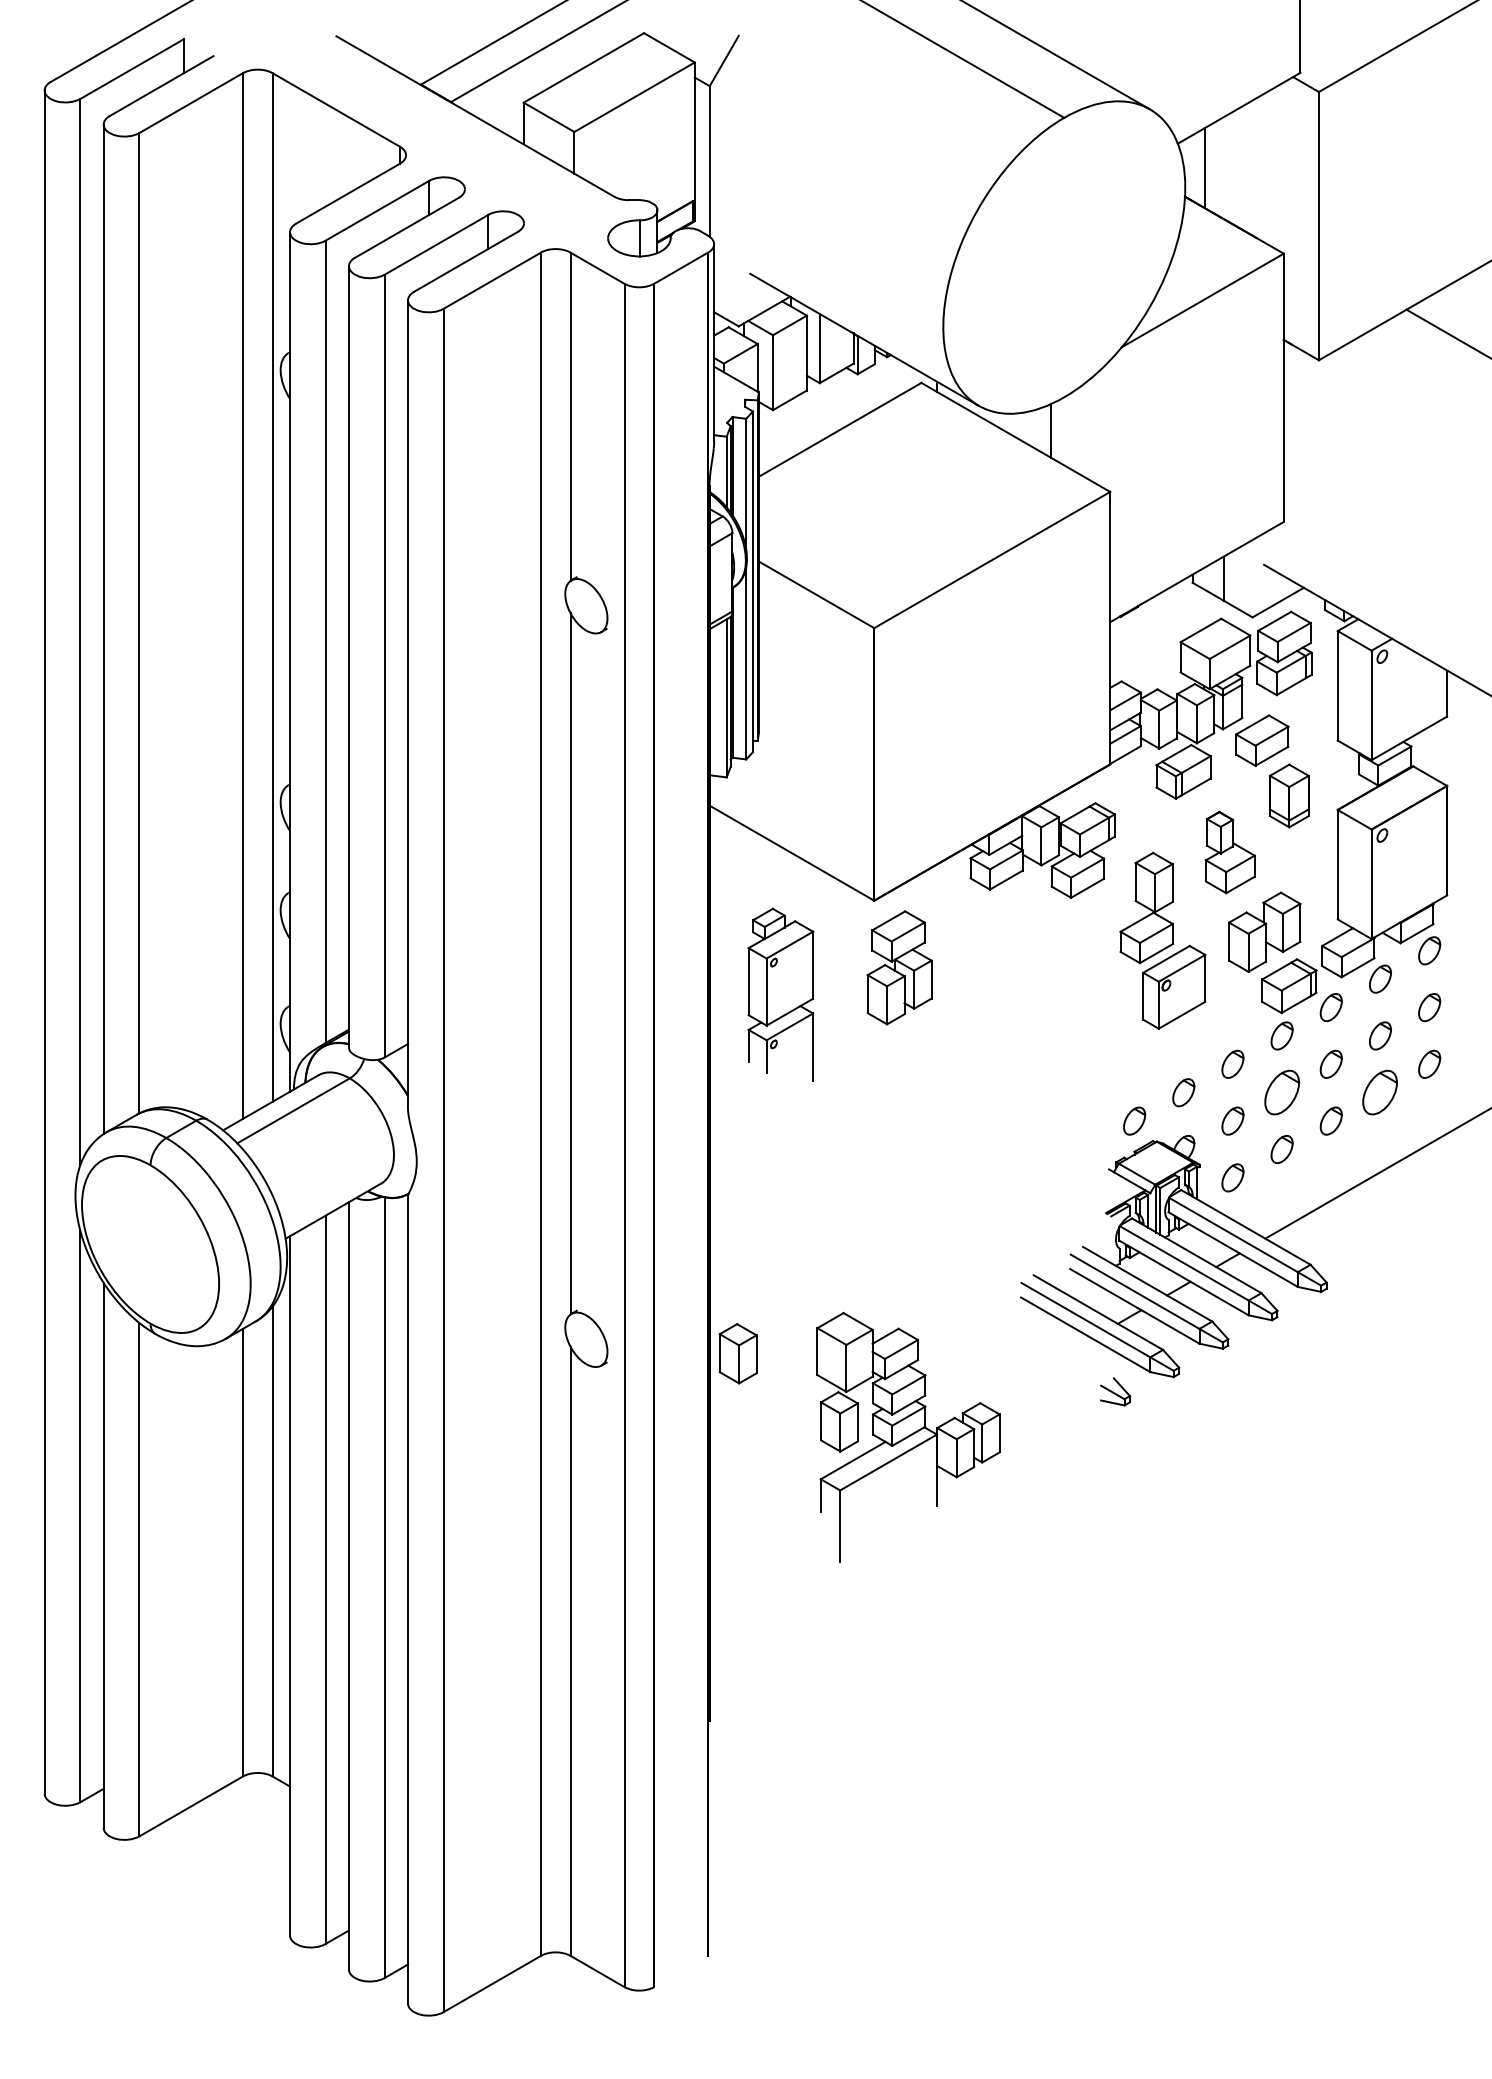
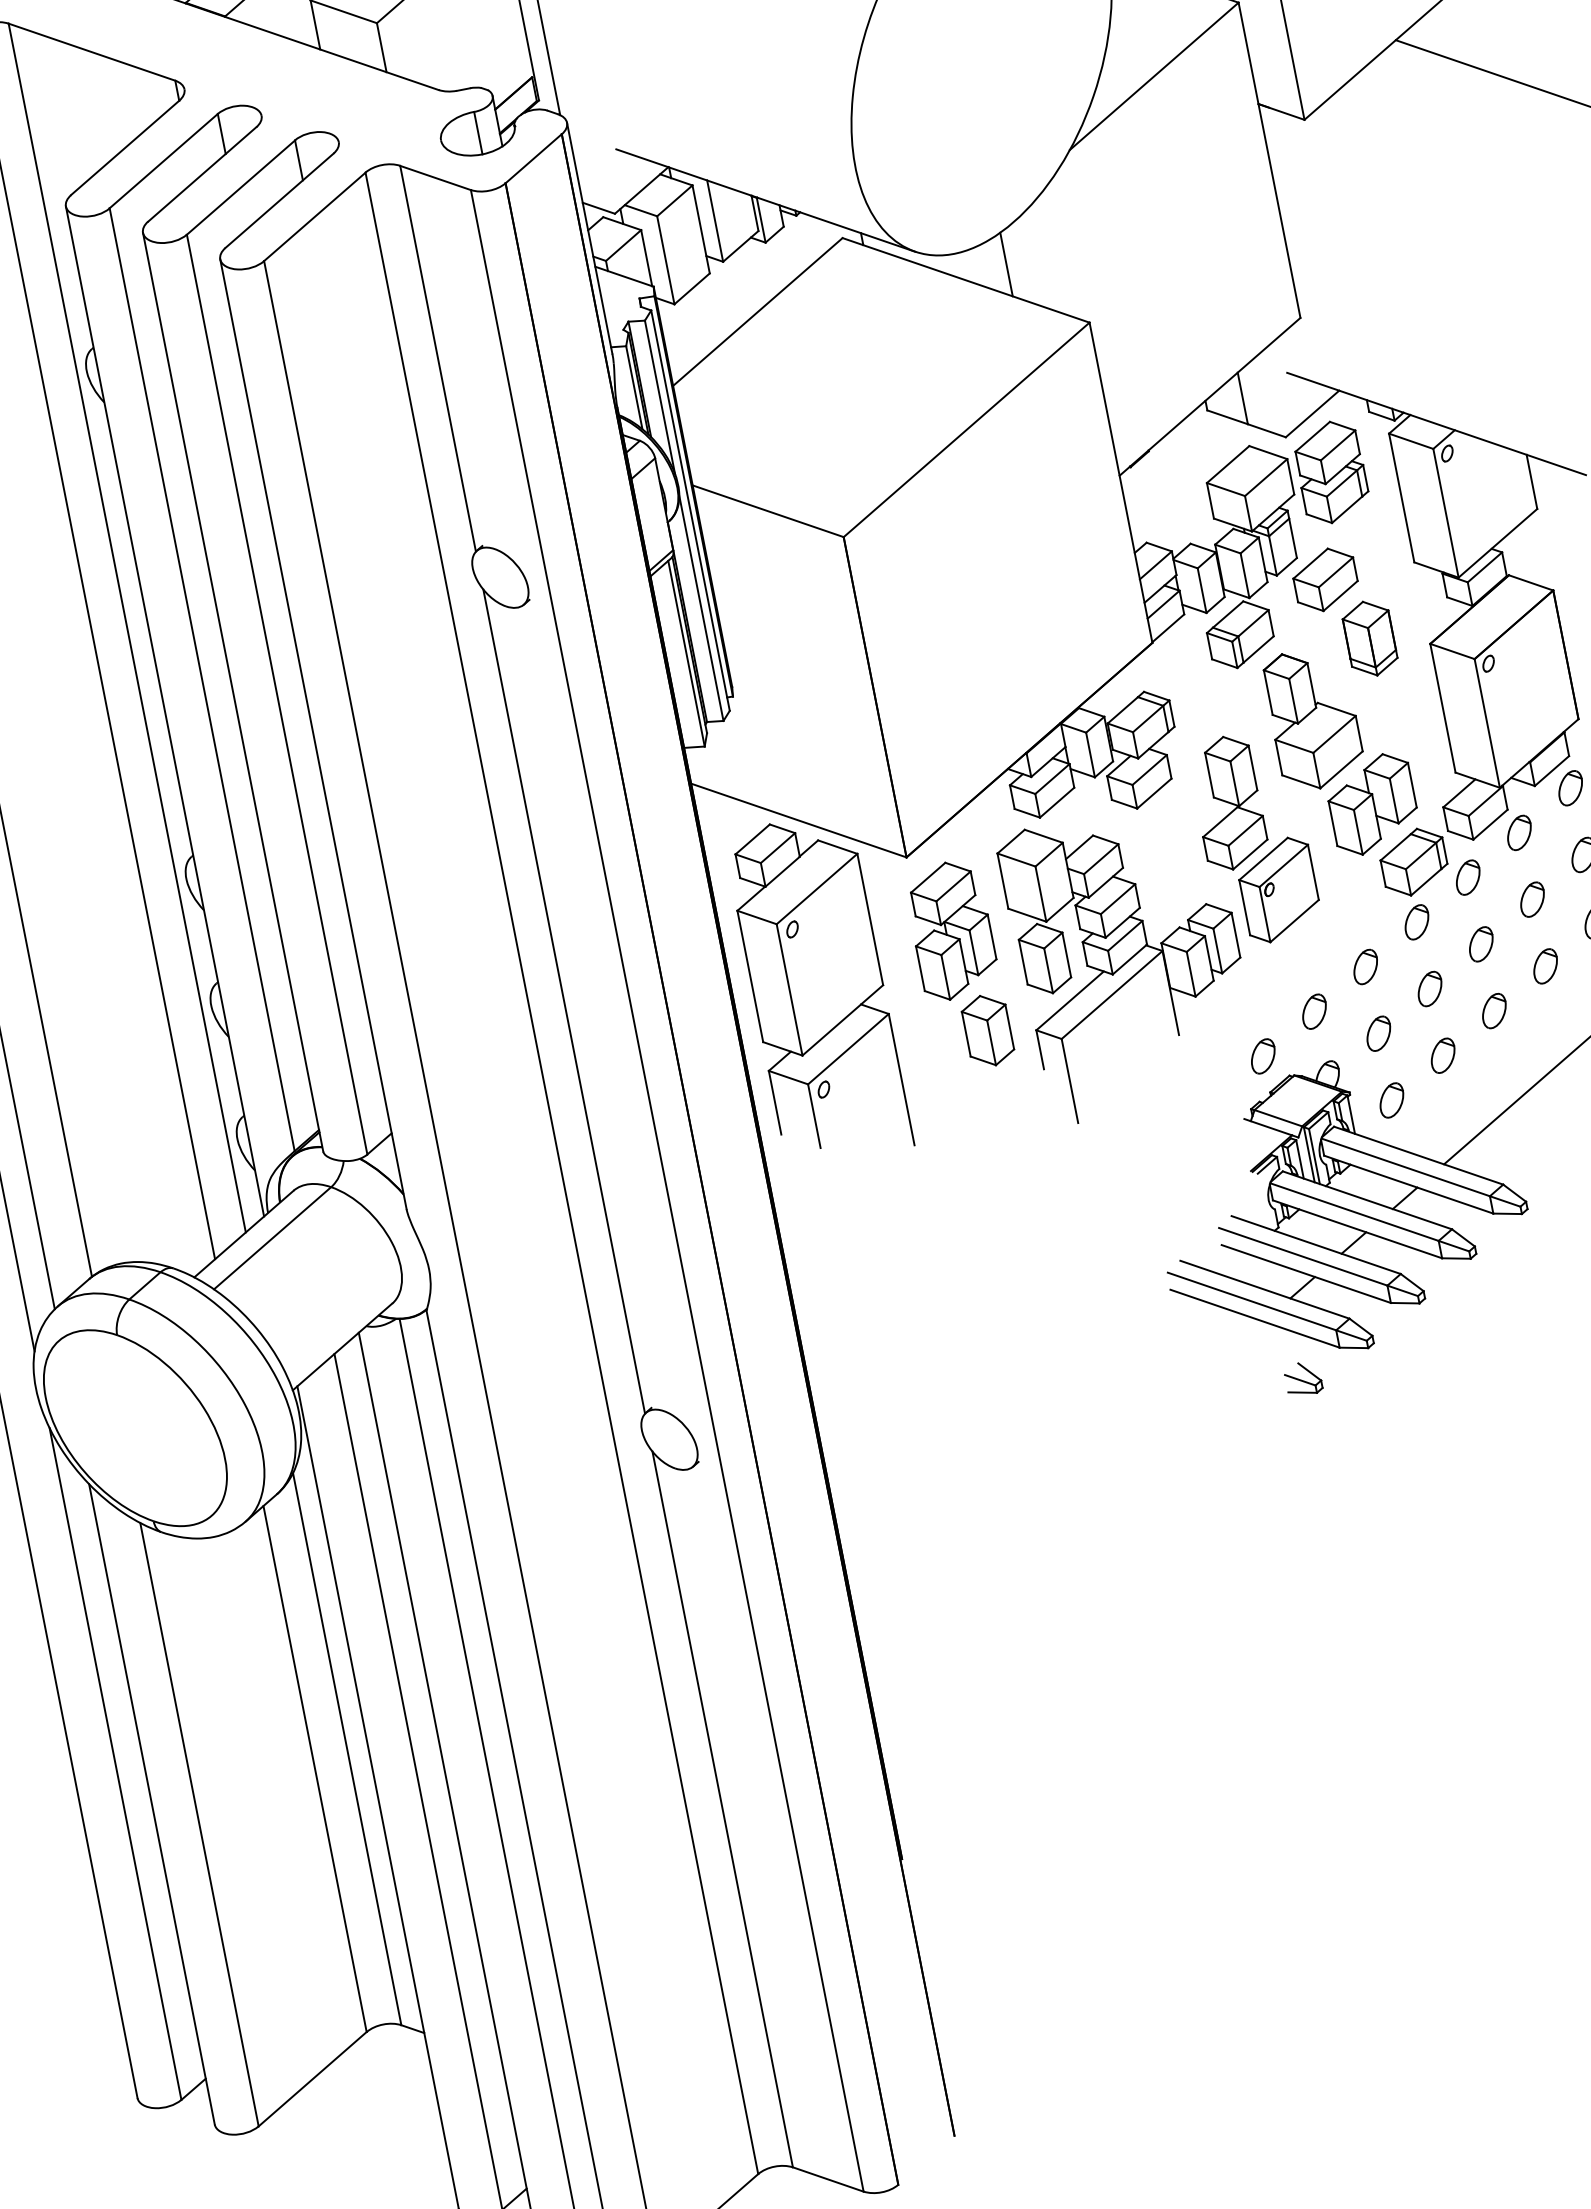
part: (1230, 852) -> (1314, 718), size x1.43
part: (780, 994) -> (818, 989), size x1.67
part: (1281, 1092) -> (1429, 988), size x0.62
part: (1380, 1092) -> (1545, 966), size x0.62
part: (737, 1353) -> (987, 1030), moved
part: (908, 1437) -> (1129, 961), moved

